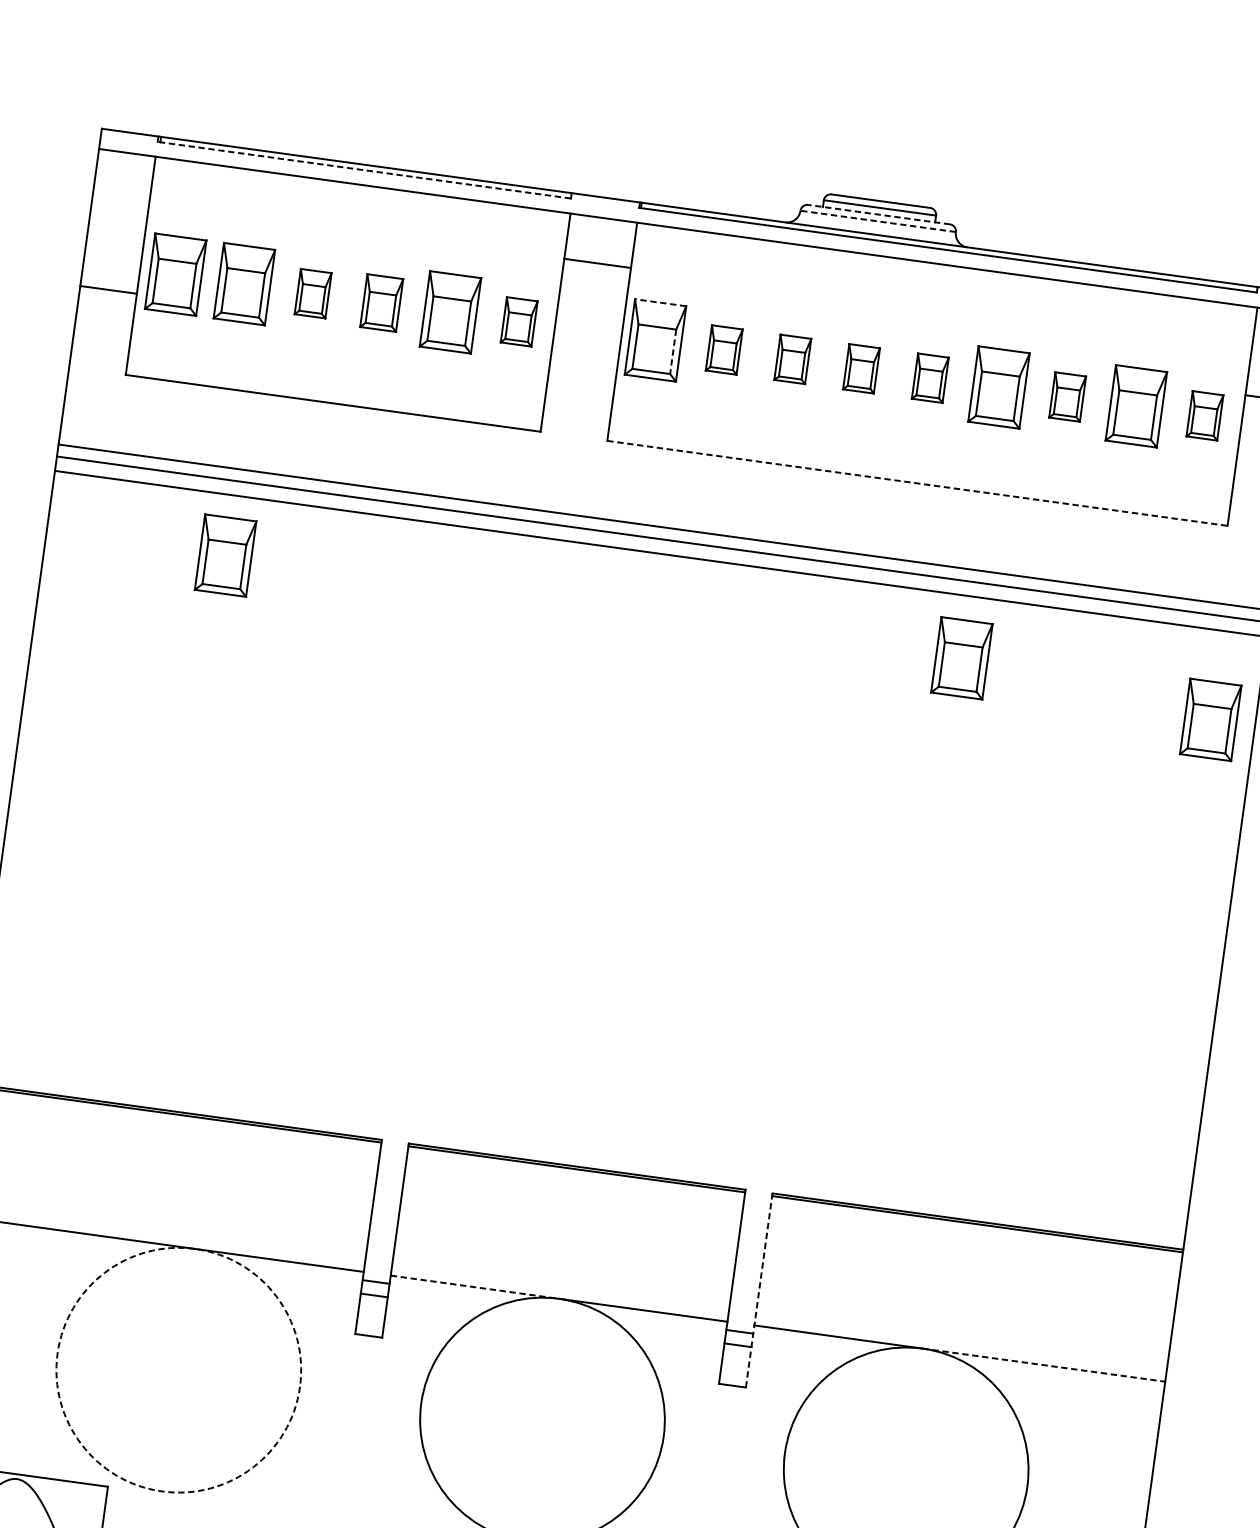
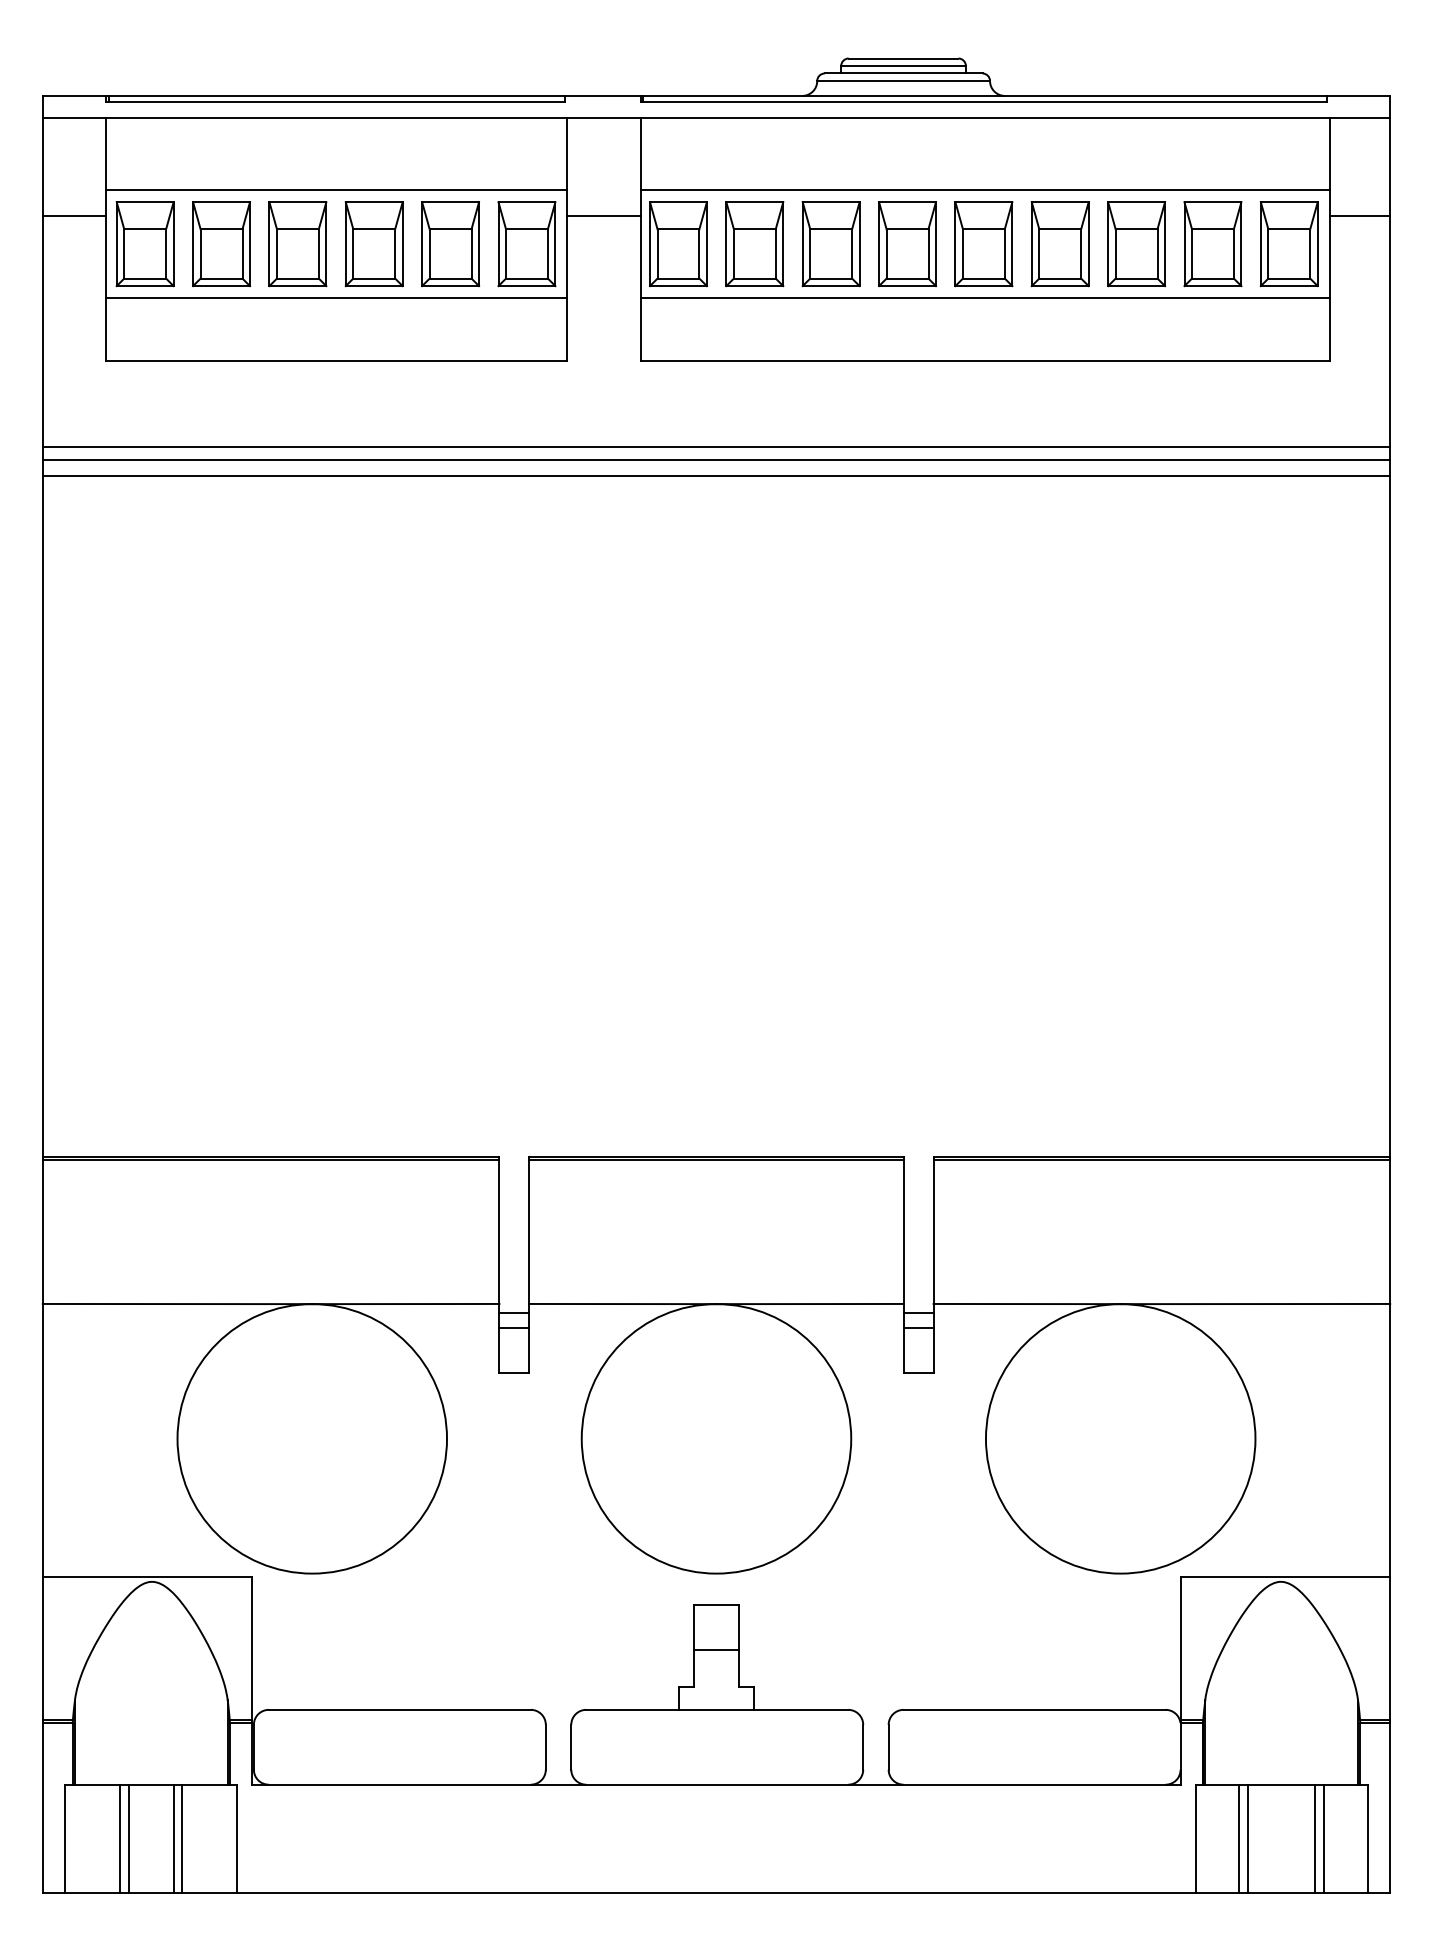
line: (364, 169) -> (335, 101), dashed -> solid
line: (879, 214) -> (903, 73), dashed -> solid
line: (878, 220) -> (903, 80), dashed -> solid
line: (353, 249) -> (335, 190), added
line: (597, 263) -> (603, 215), moved
line: (107, 289) -> (73, 215), moved
part: (312, 293) -> (297, 244), size x1.67
line: (659, 302) -> (677, 202), dashed -> solid
part: (381, 303) -> (373, 244), size x1.43
part: (518, 322) -> (526, 244), size x1.67
line: (938, 330) -> (985, 190), added
line: (340, 347) -> (335, 298), added
part: (723, 350) -> (754, 244), size x1.67
line: (673, 351) -> (699, 253), dashed -> solid
part: (792, 359) -> (830, 244), size x1.67
part: (861, 369) -> (907, 244), size x1.67
part: (929, 378) -> (983, 244), size x1.67
part: (1067, 397) -> (1136, 244), size x1.67
part: (1204, 415) -> (1288, 244), size x1.67
line: (925, 427) -> (985, 298), added
line: (917, 482) -> (985, 360), dashed -> solid
part: (225, 555) -> (241, 543), removed
part: (961, 658) -> (1059, 545), removed
part: (1210, 720) -> (1340, 575), removed
line: (475, 1287) -> (623, 1304), dashed -> solid
line: (759, 1290) -> (933, 1265), dashed -> solid
line: (1043, 1365) -> (1255, 1304), dashed -> solid
circle: (179, 1369) -> (312, 1438), dashed -> solid

